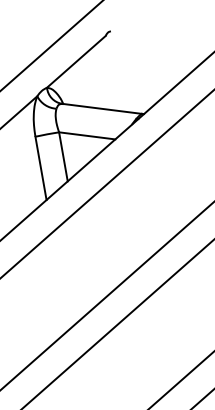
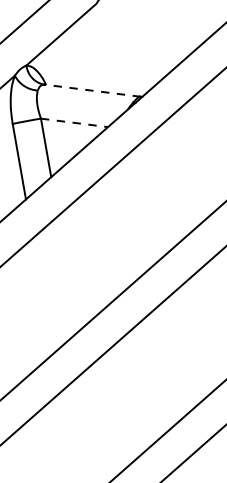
line: (102, 108) -> (92, 90), solid -> dashed
line: (87, 135) -> (74, 122), solid -> dashed

